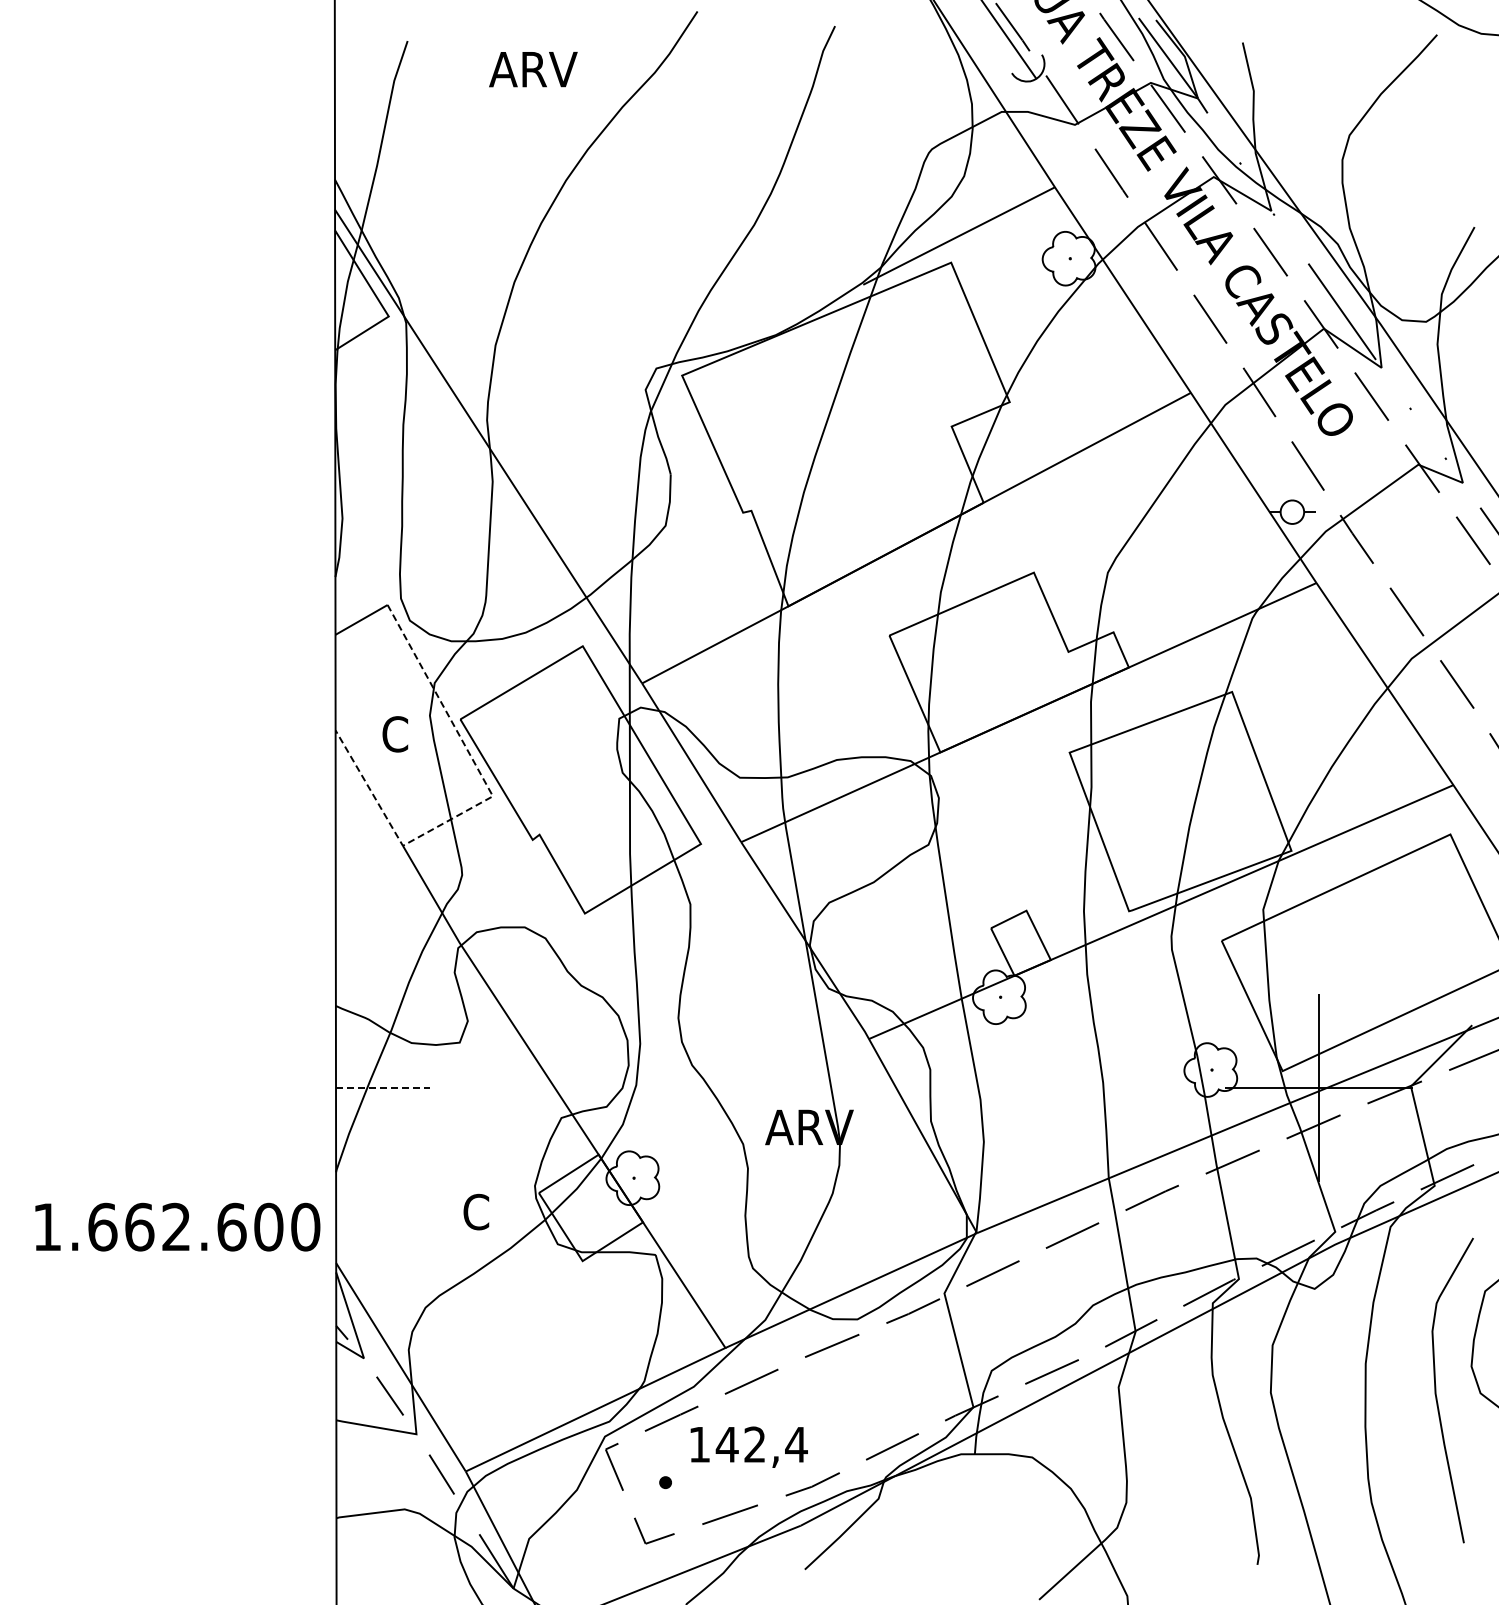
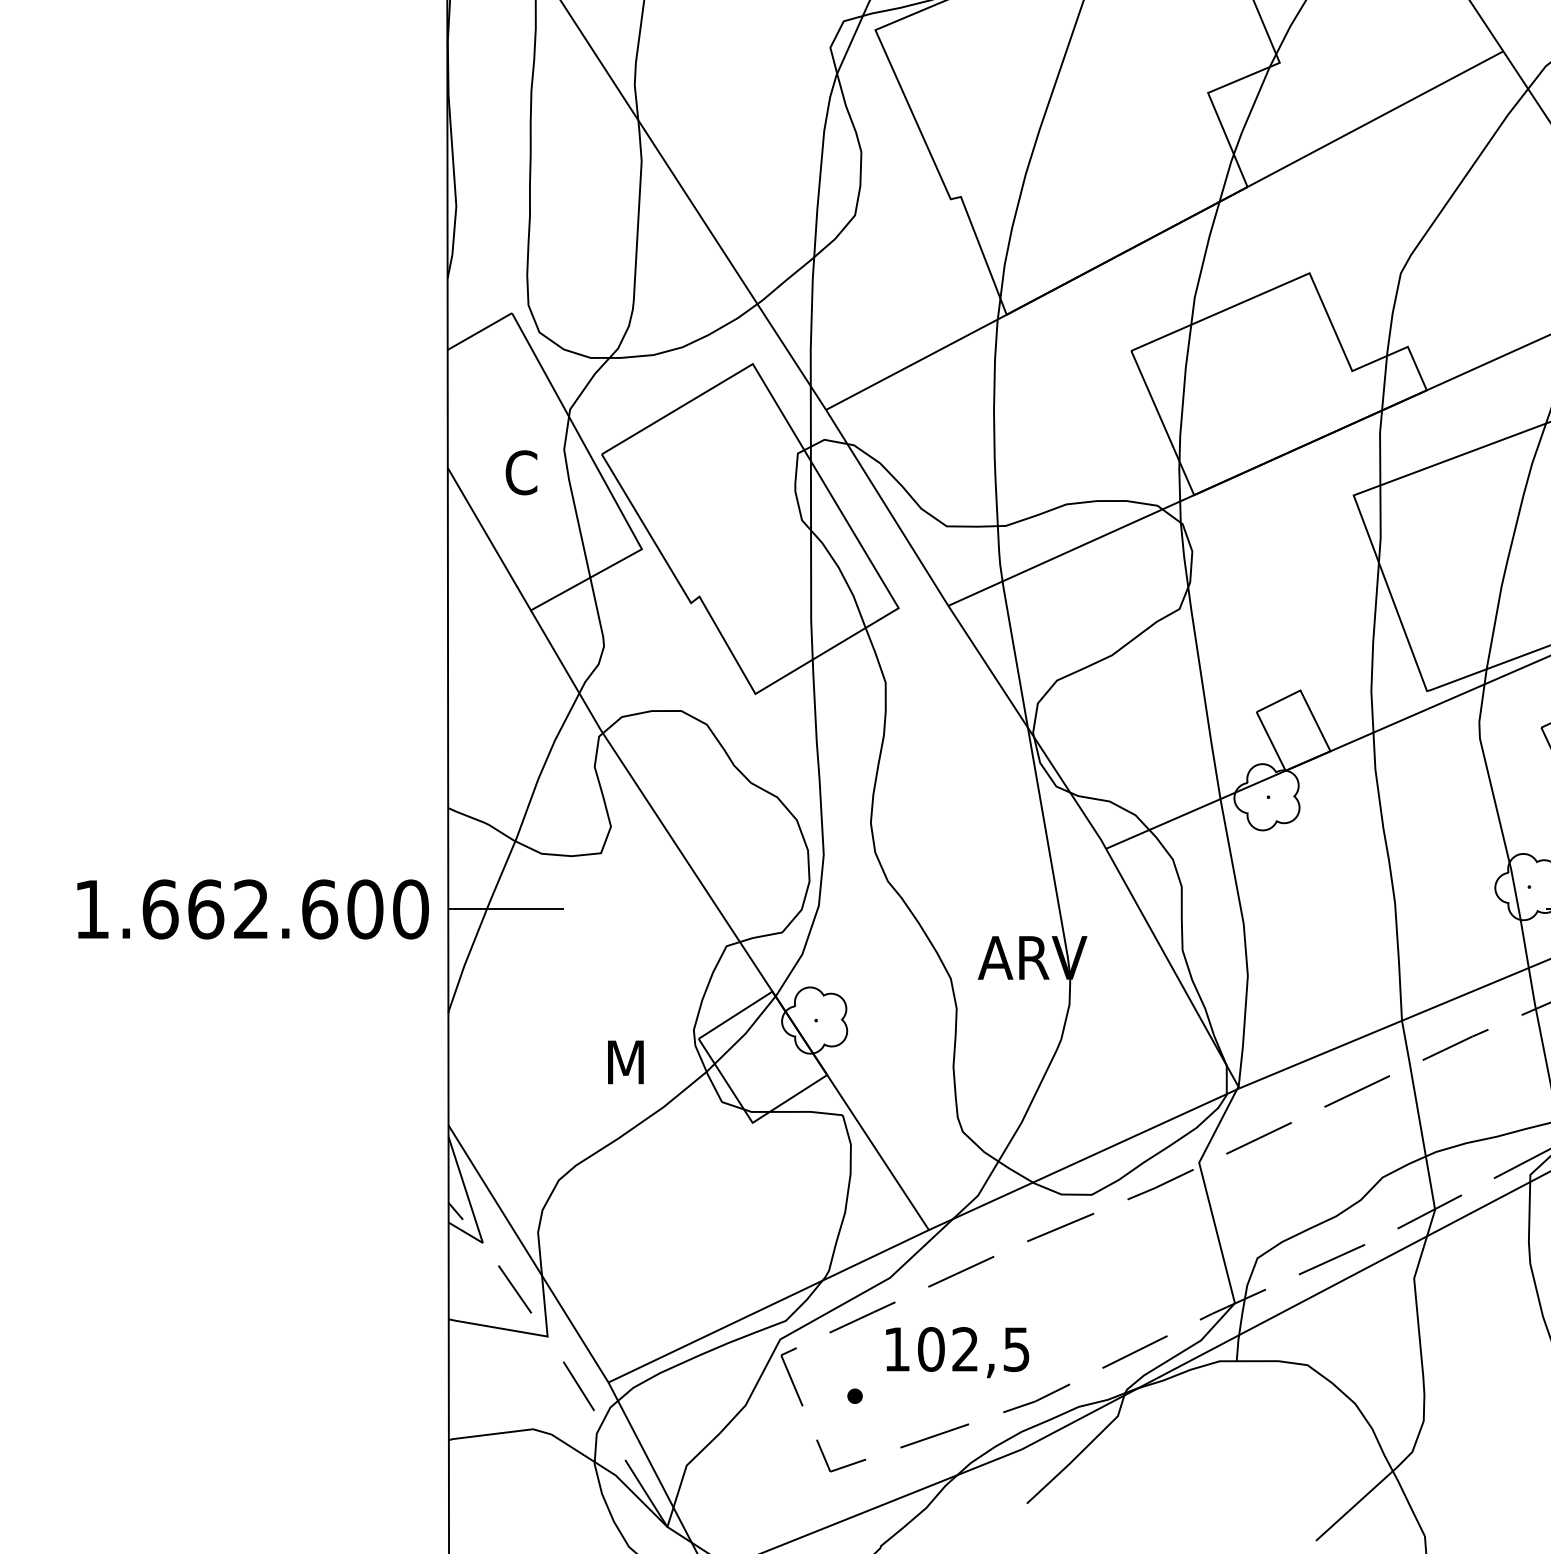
line: (485, 800) -> (632, 554), dashed -> solid
line: (383, 1088) -> (506, 909), dashed -> solid
text: (478, 1211) -> (624, 1061), C -> M
text: (177, 1226) -> (252, 908), moved
text: (761, 1444) -> (973, 1349), 142,4 -> 102,5

